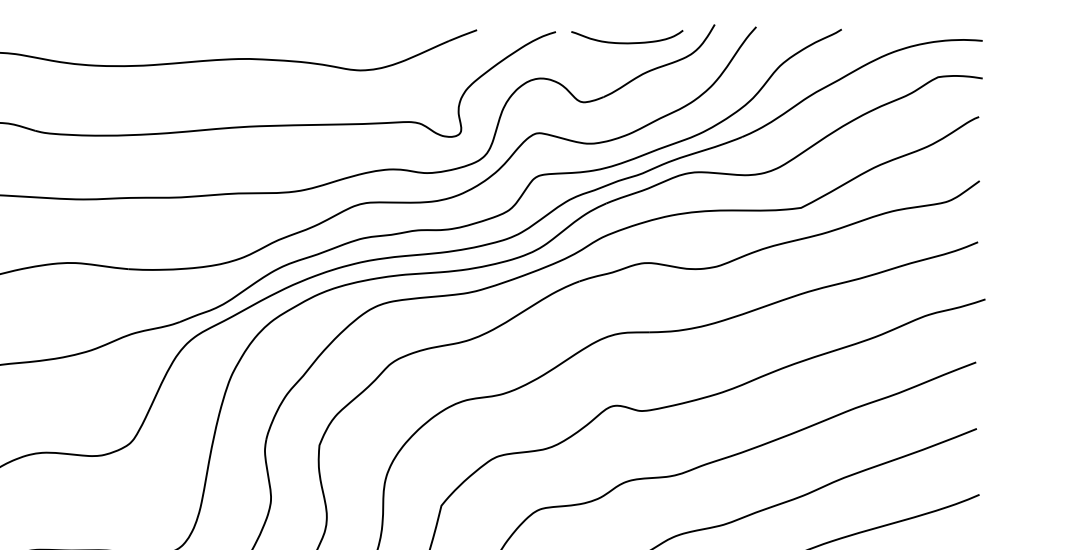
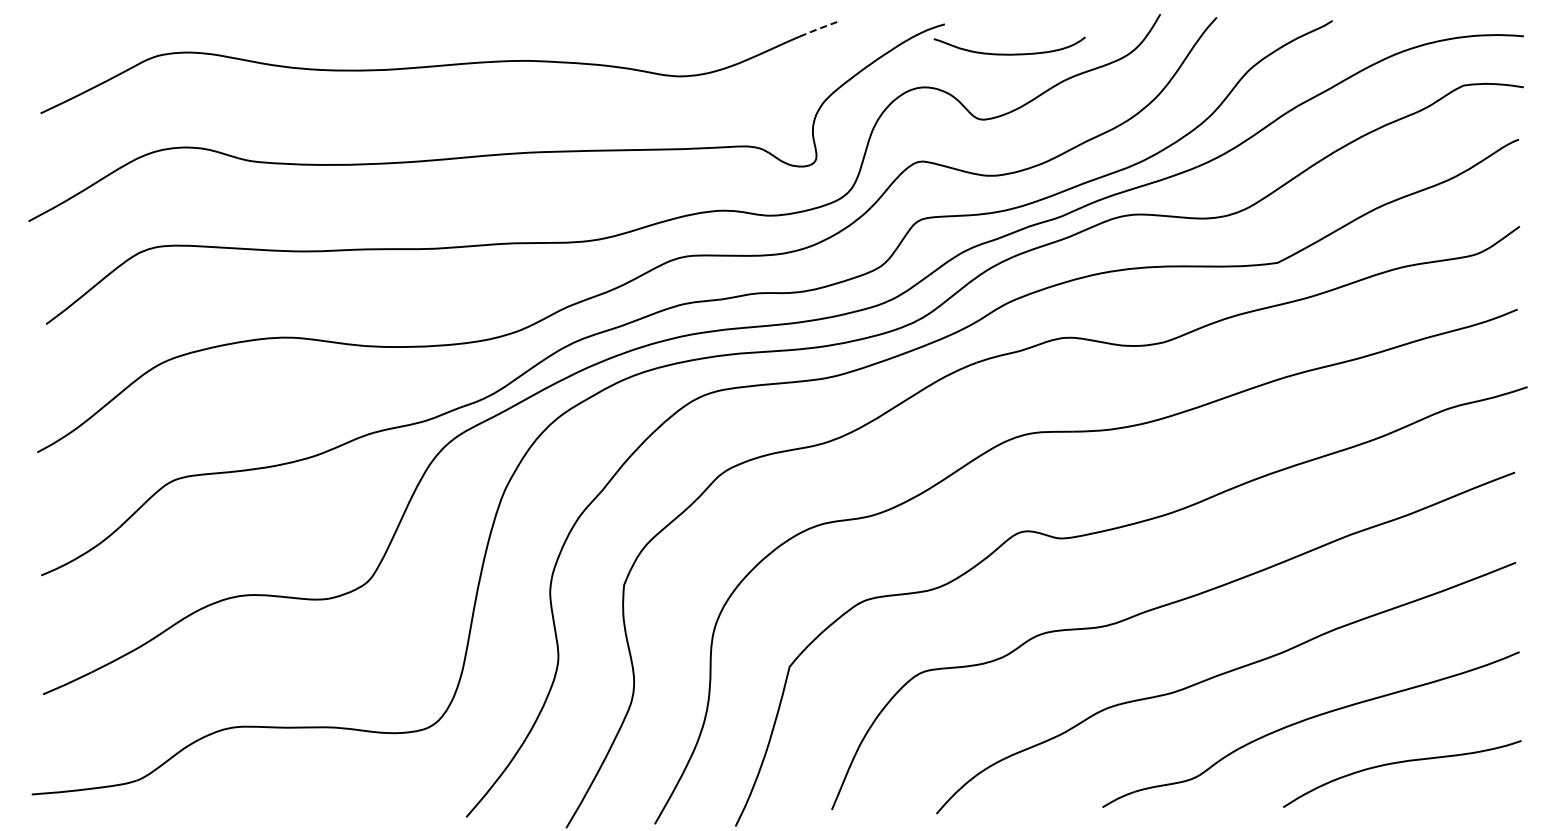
line: (462, 35) -> (818, 28), solid -> dashed
curve: (627, 42) -> (1009, 53), moved

